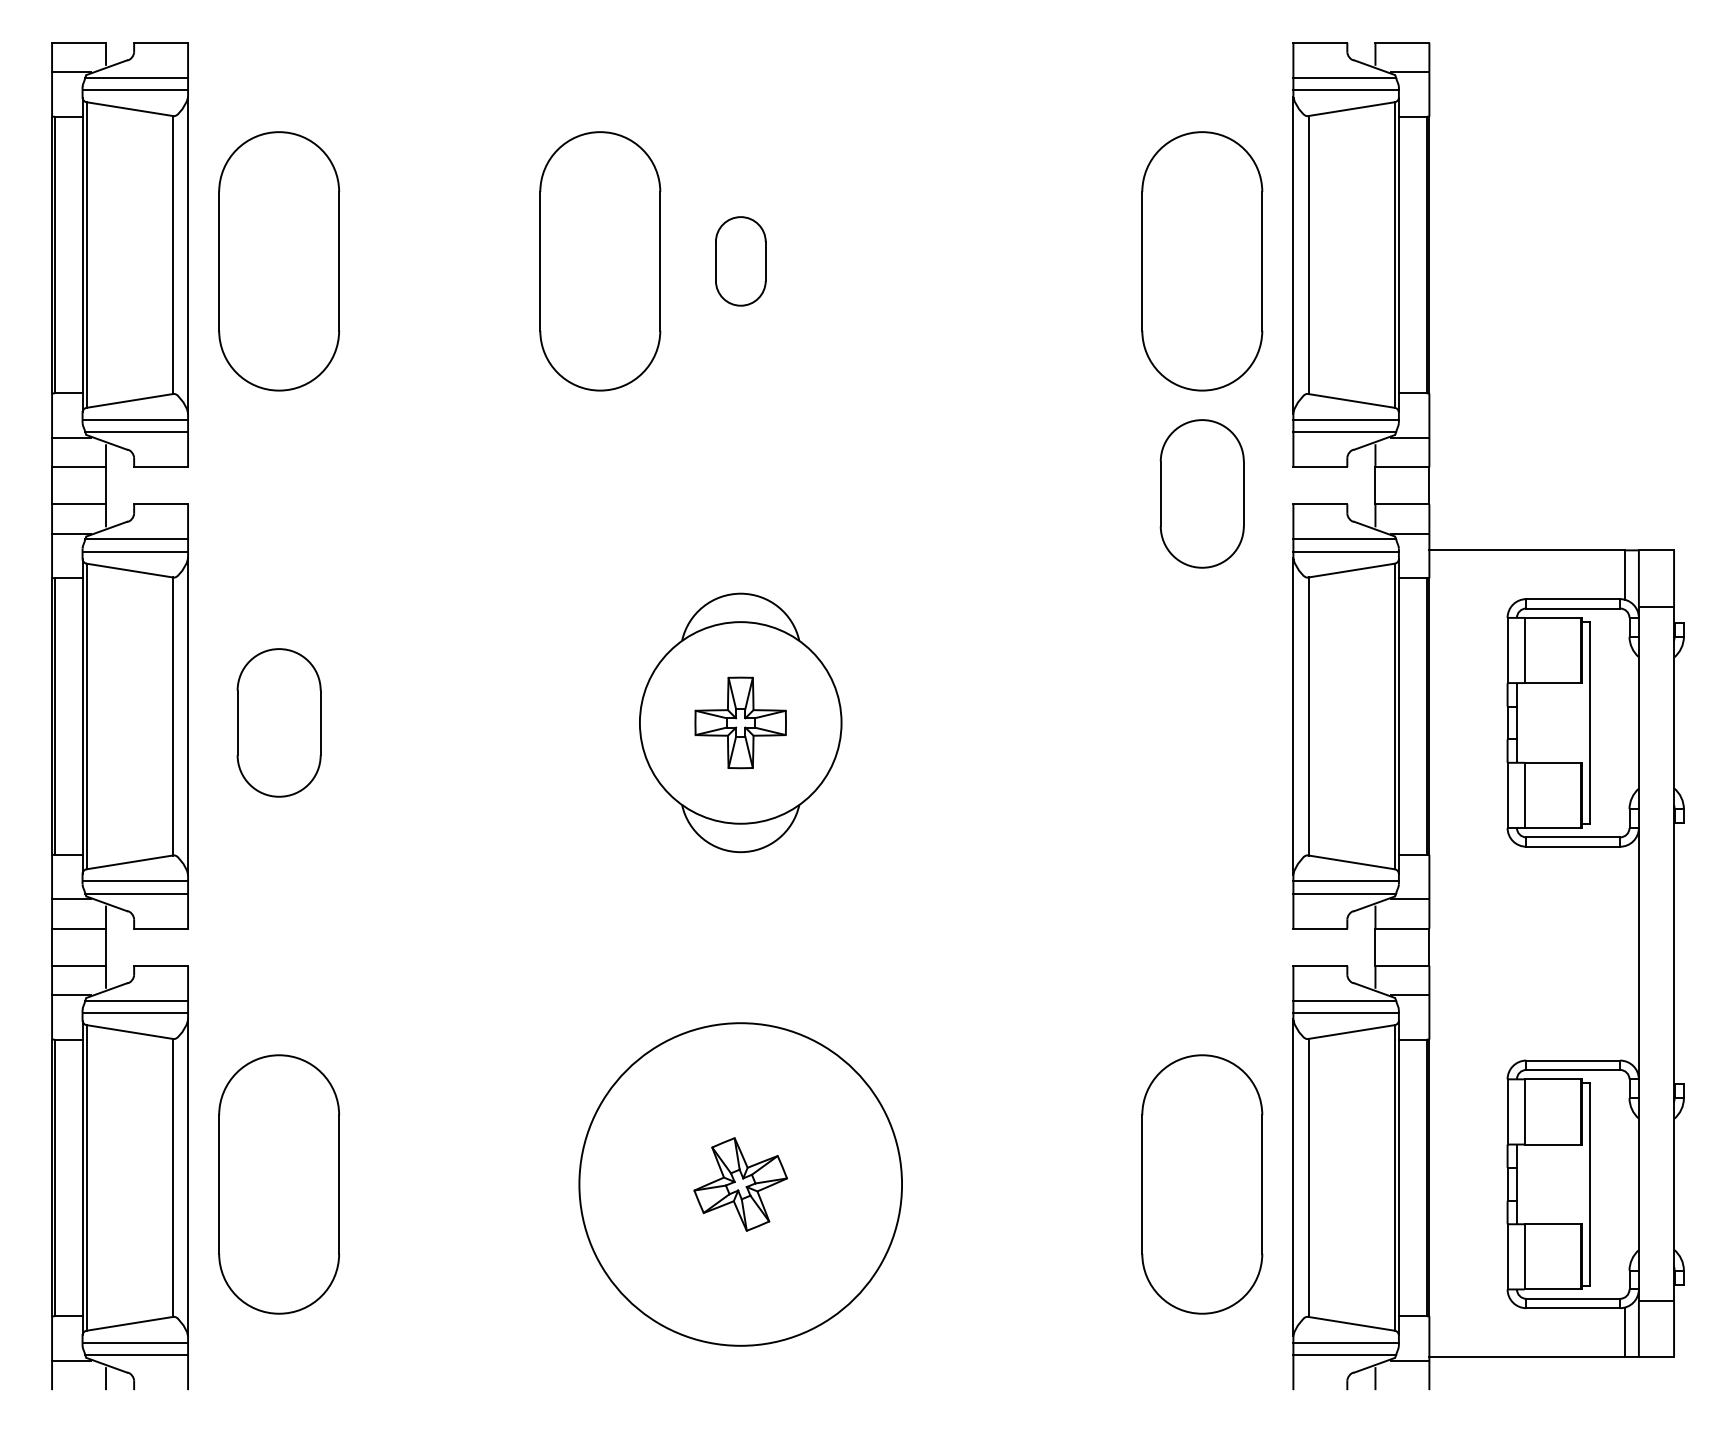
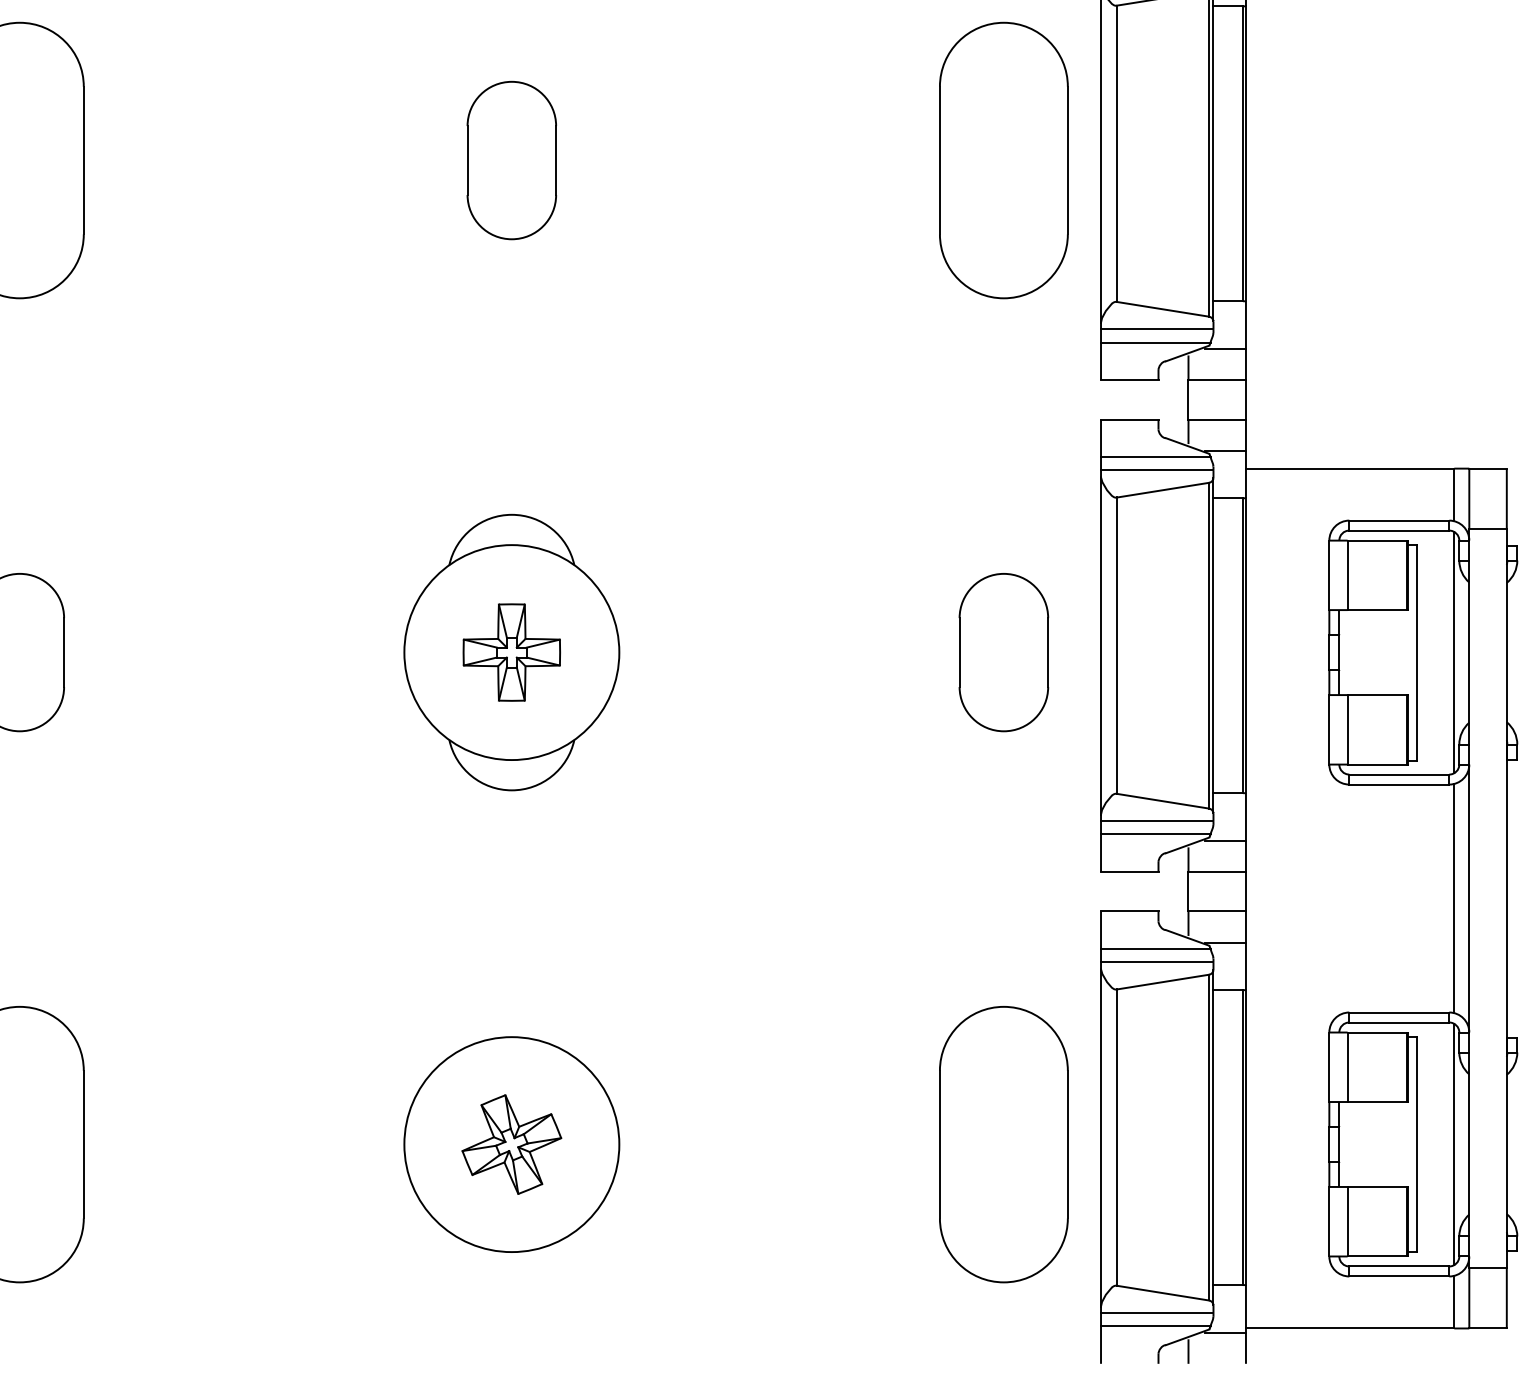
part: (600, 261) -> (362, 160), removed
part: (740, 261) -> (511, 160), size x1.67
part: (1201, 493) -> (1003, 652), moved
line: (1624, 722) -> (1453, 652), added
line: (1624, 953) -> (1453, 898), added
circle: (740, 1184) -> (511, 1144), size x0.62
line: (1624, 1184) -> (1453, 1144), added

